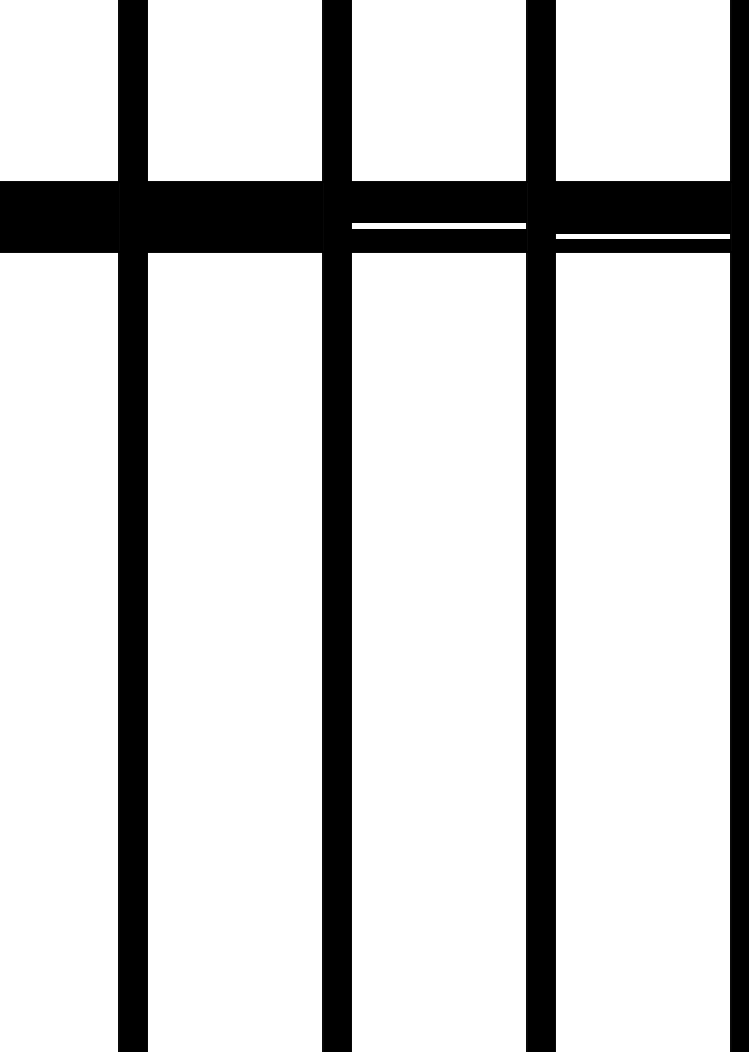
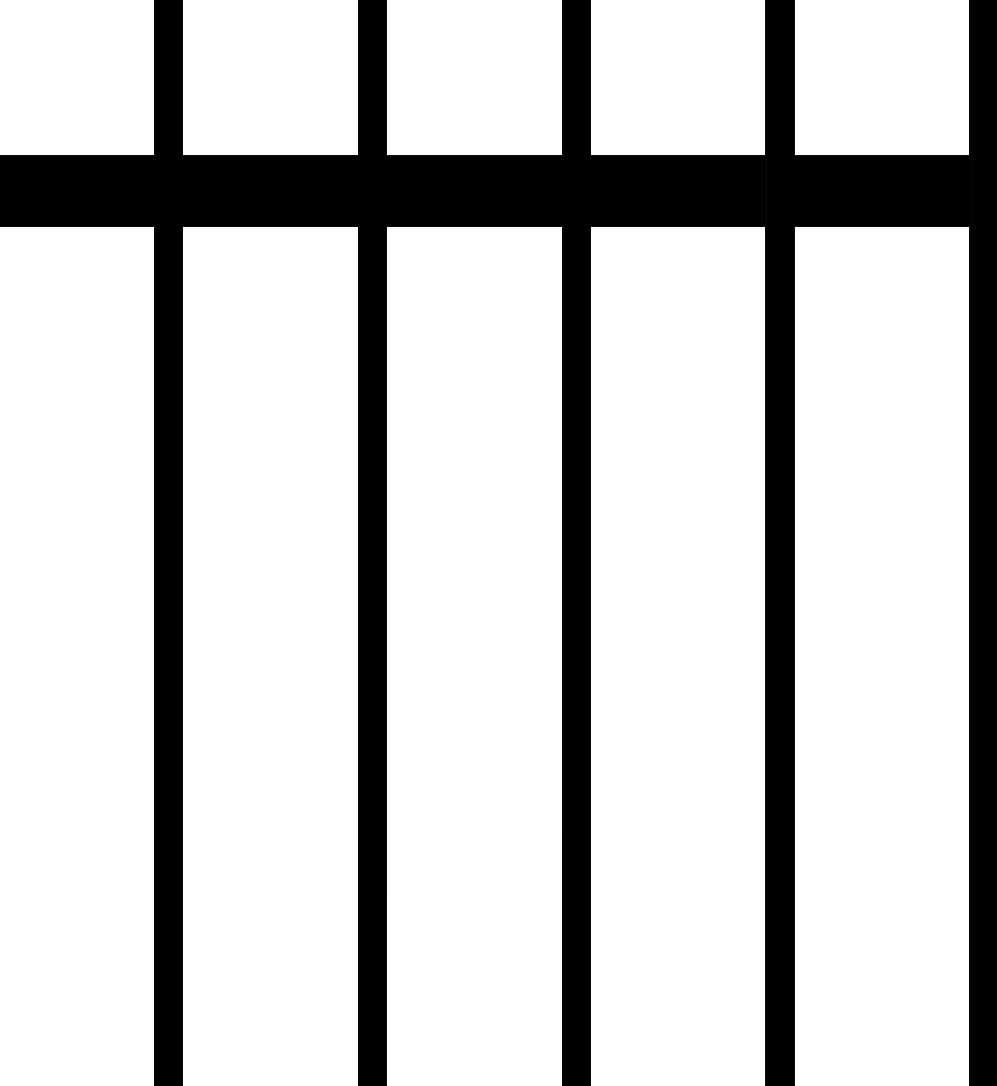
fill: (439, 226) -> (678, 200), added
fill: (643, 236) -> (882, 210), added

